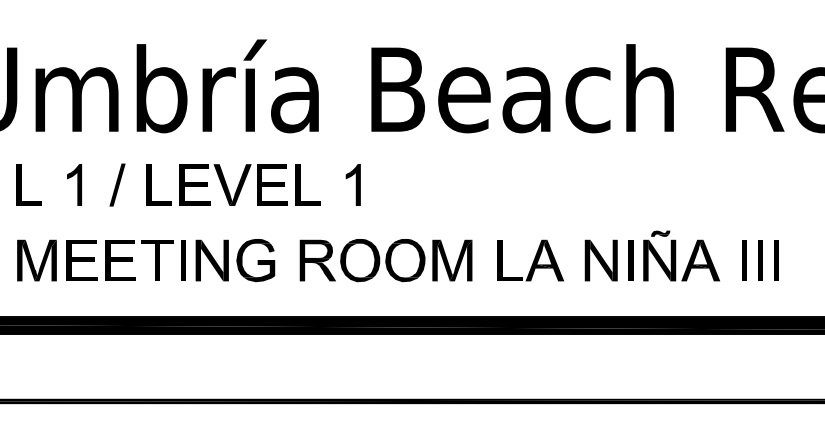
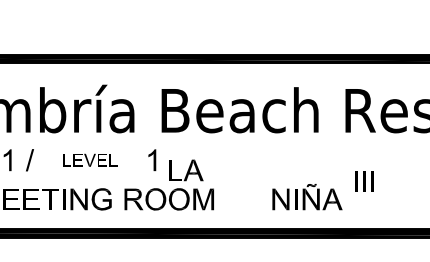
part: (234, 185) -> (90, 160), size x0.6
part: (531, 260) -> (186, 170), moved
part: (760, 260) -> (364, 181), moved

